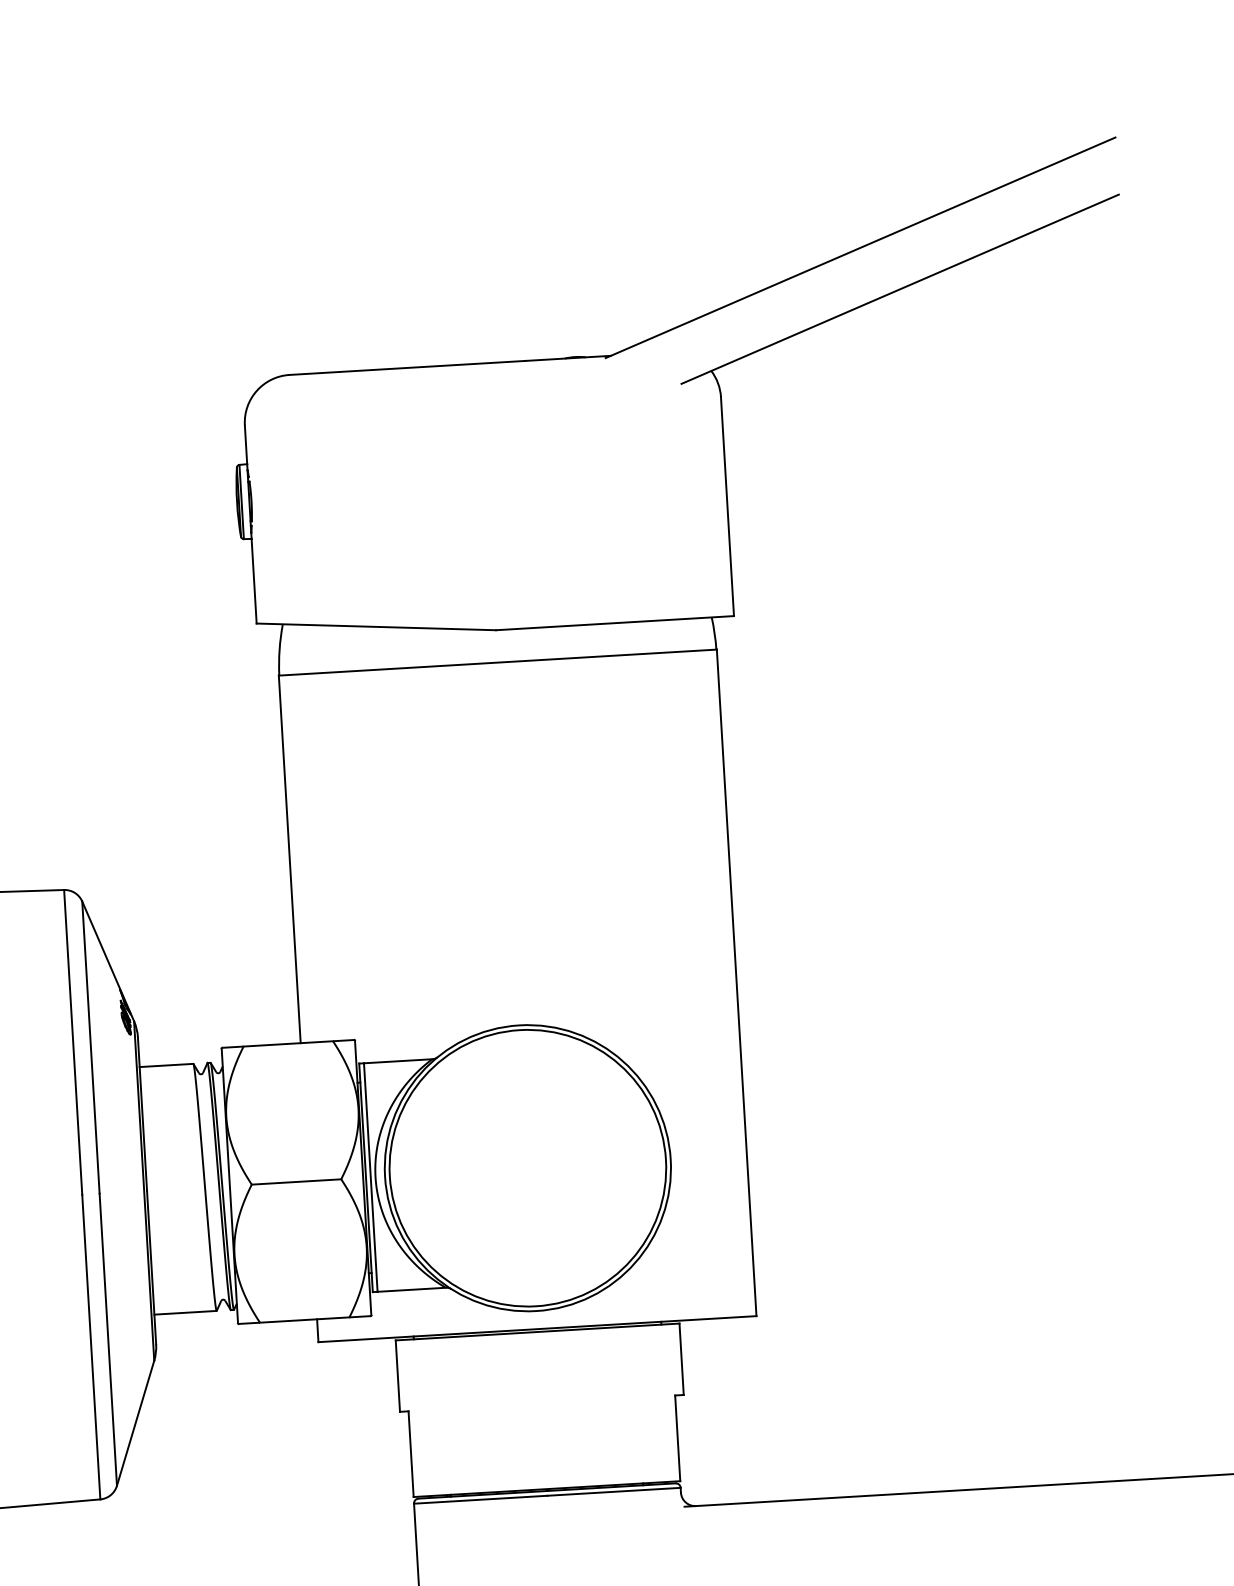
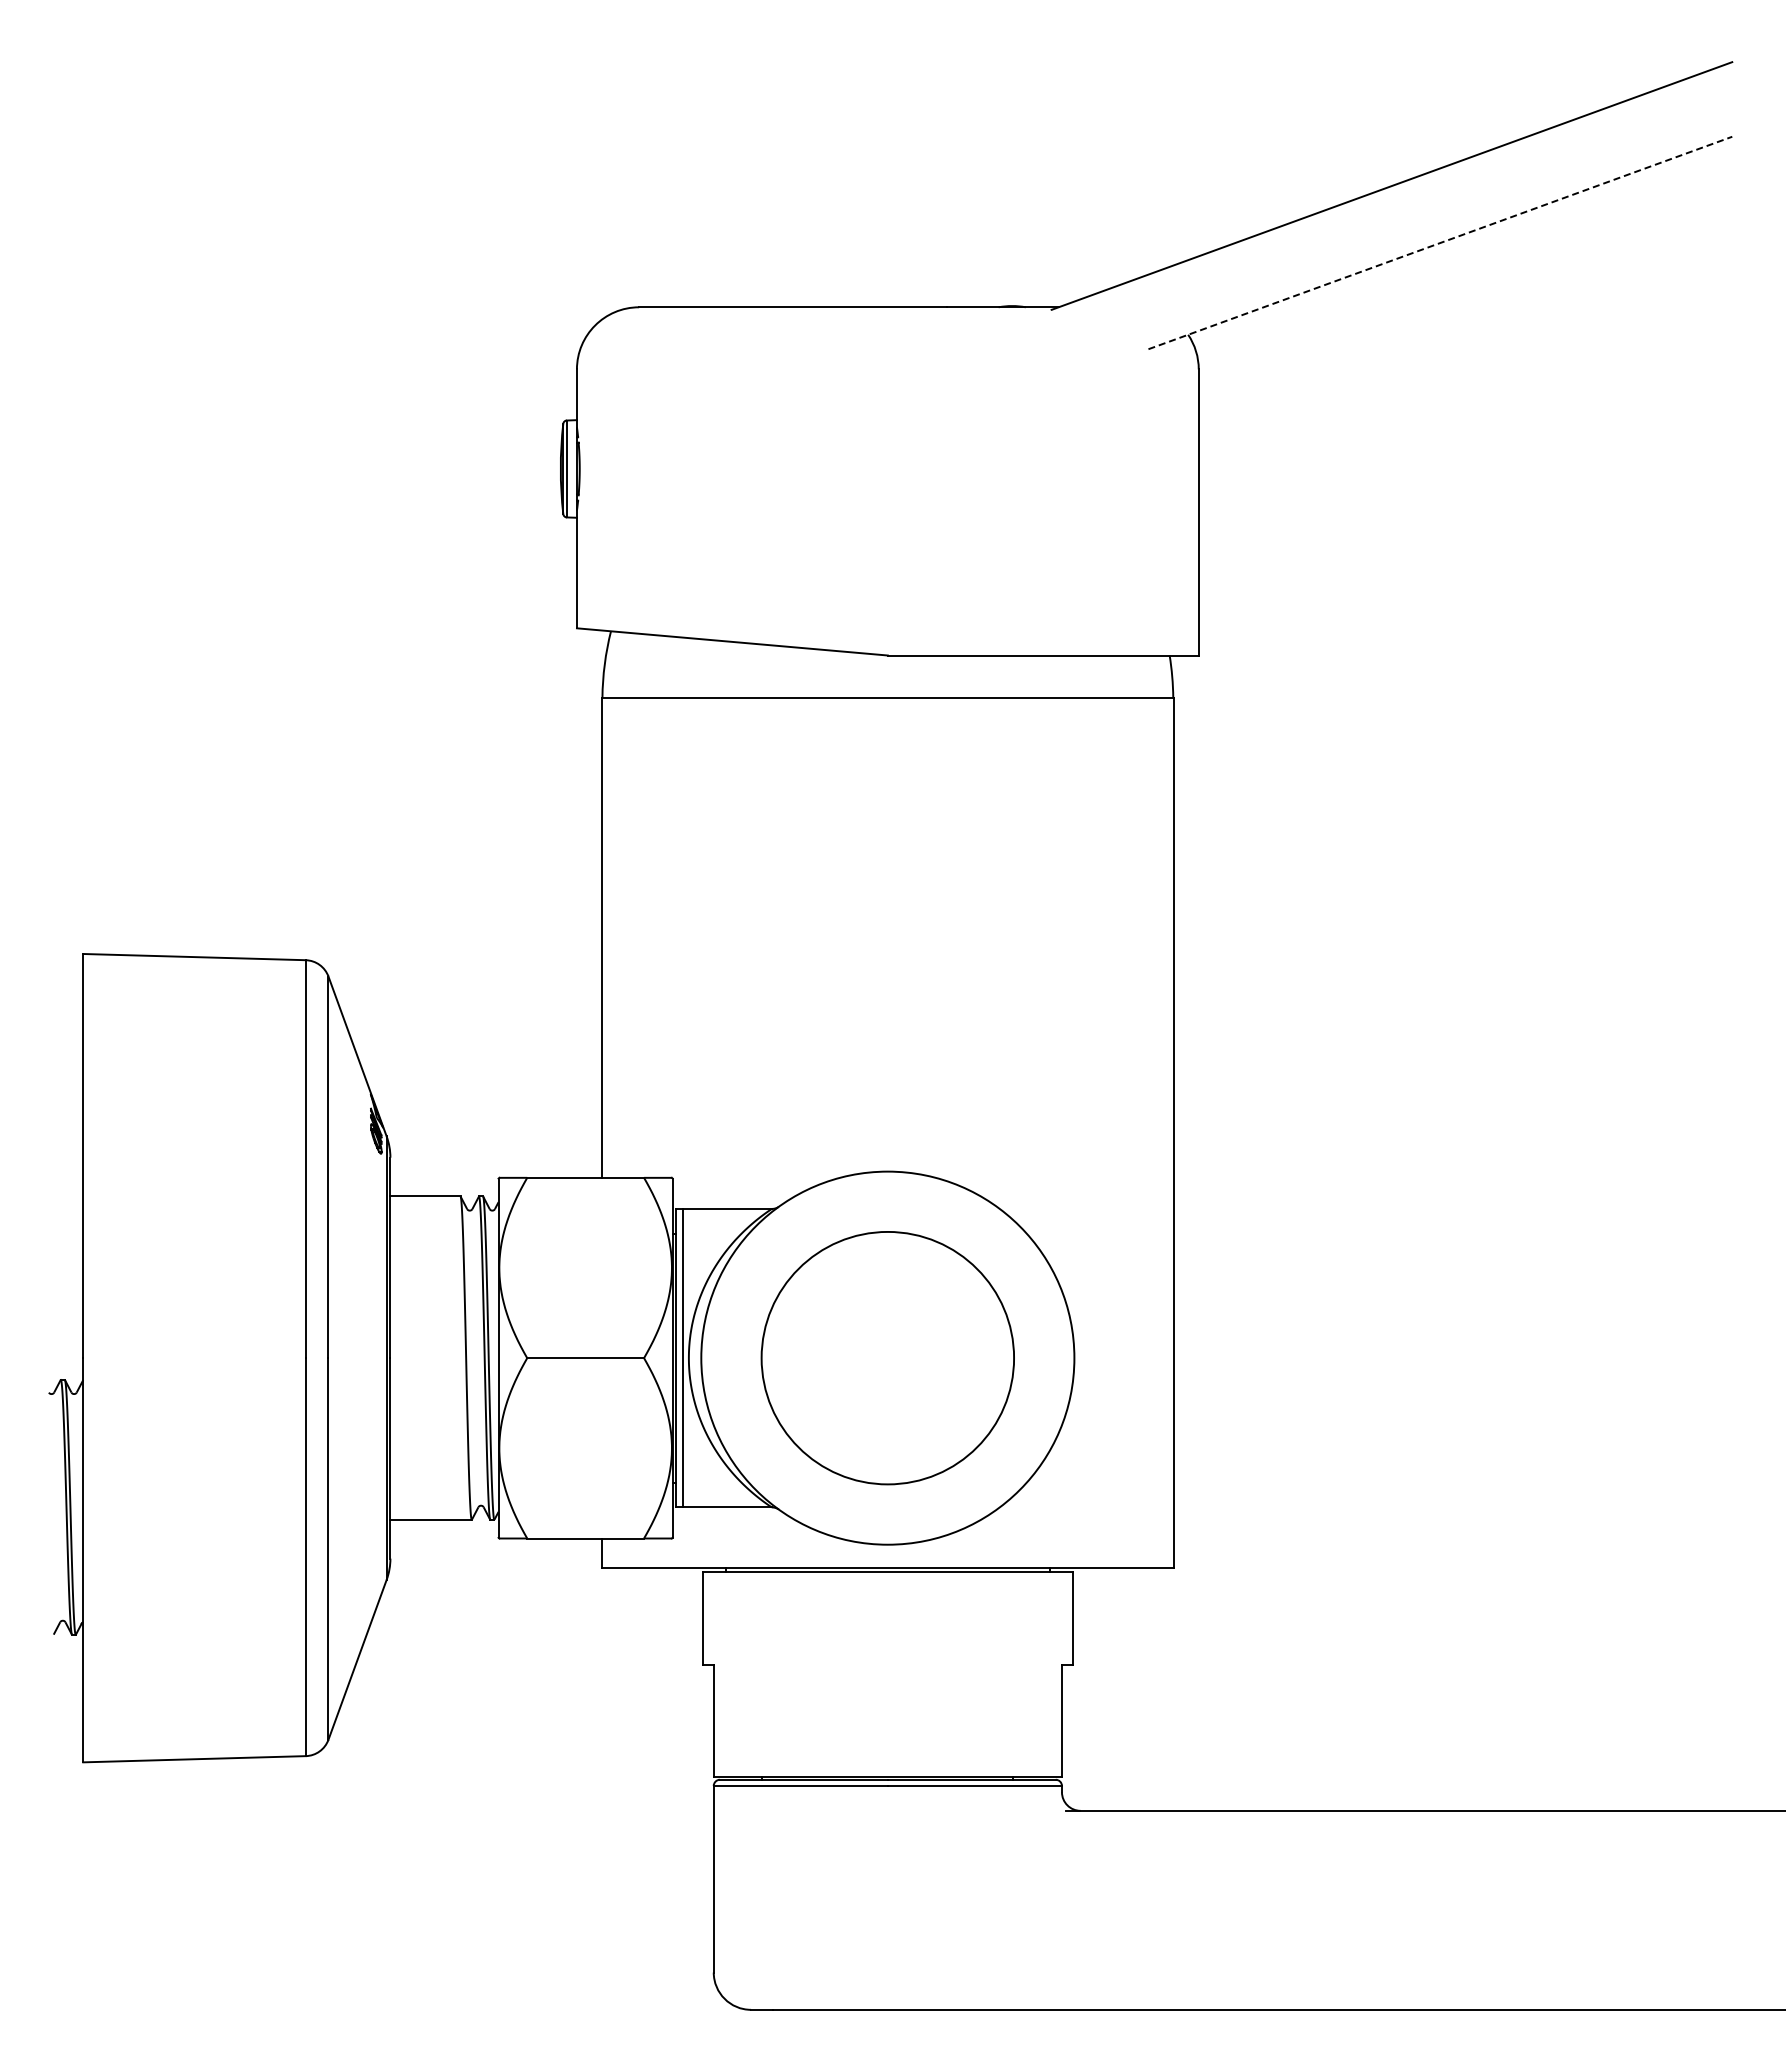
line: (900, 289) -> (1440, 243), solid -> dashed
circle: (527, 1167) -> (887, 1357), size x0.7

